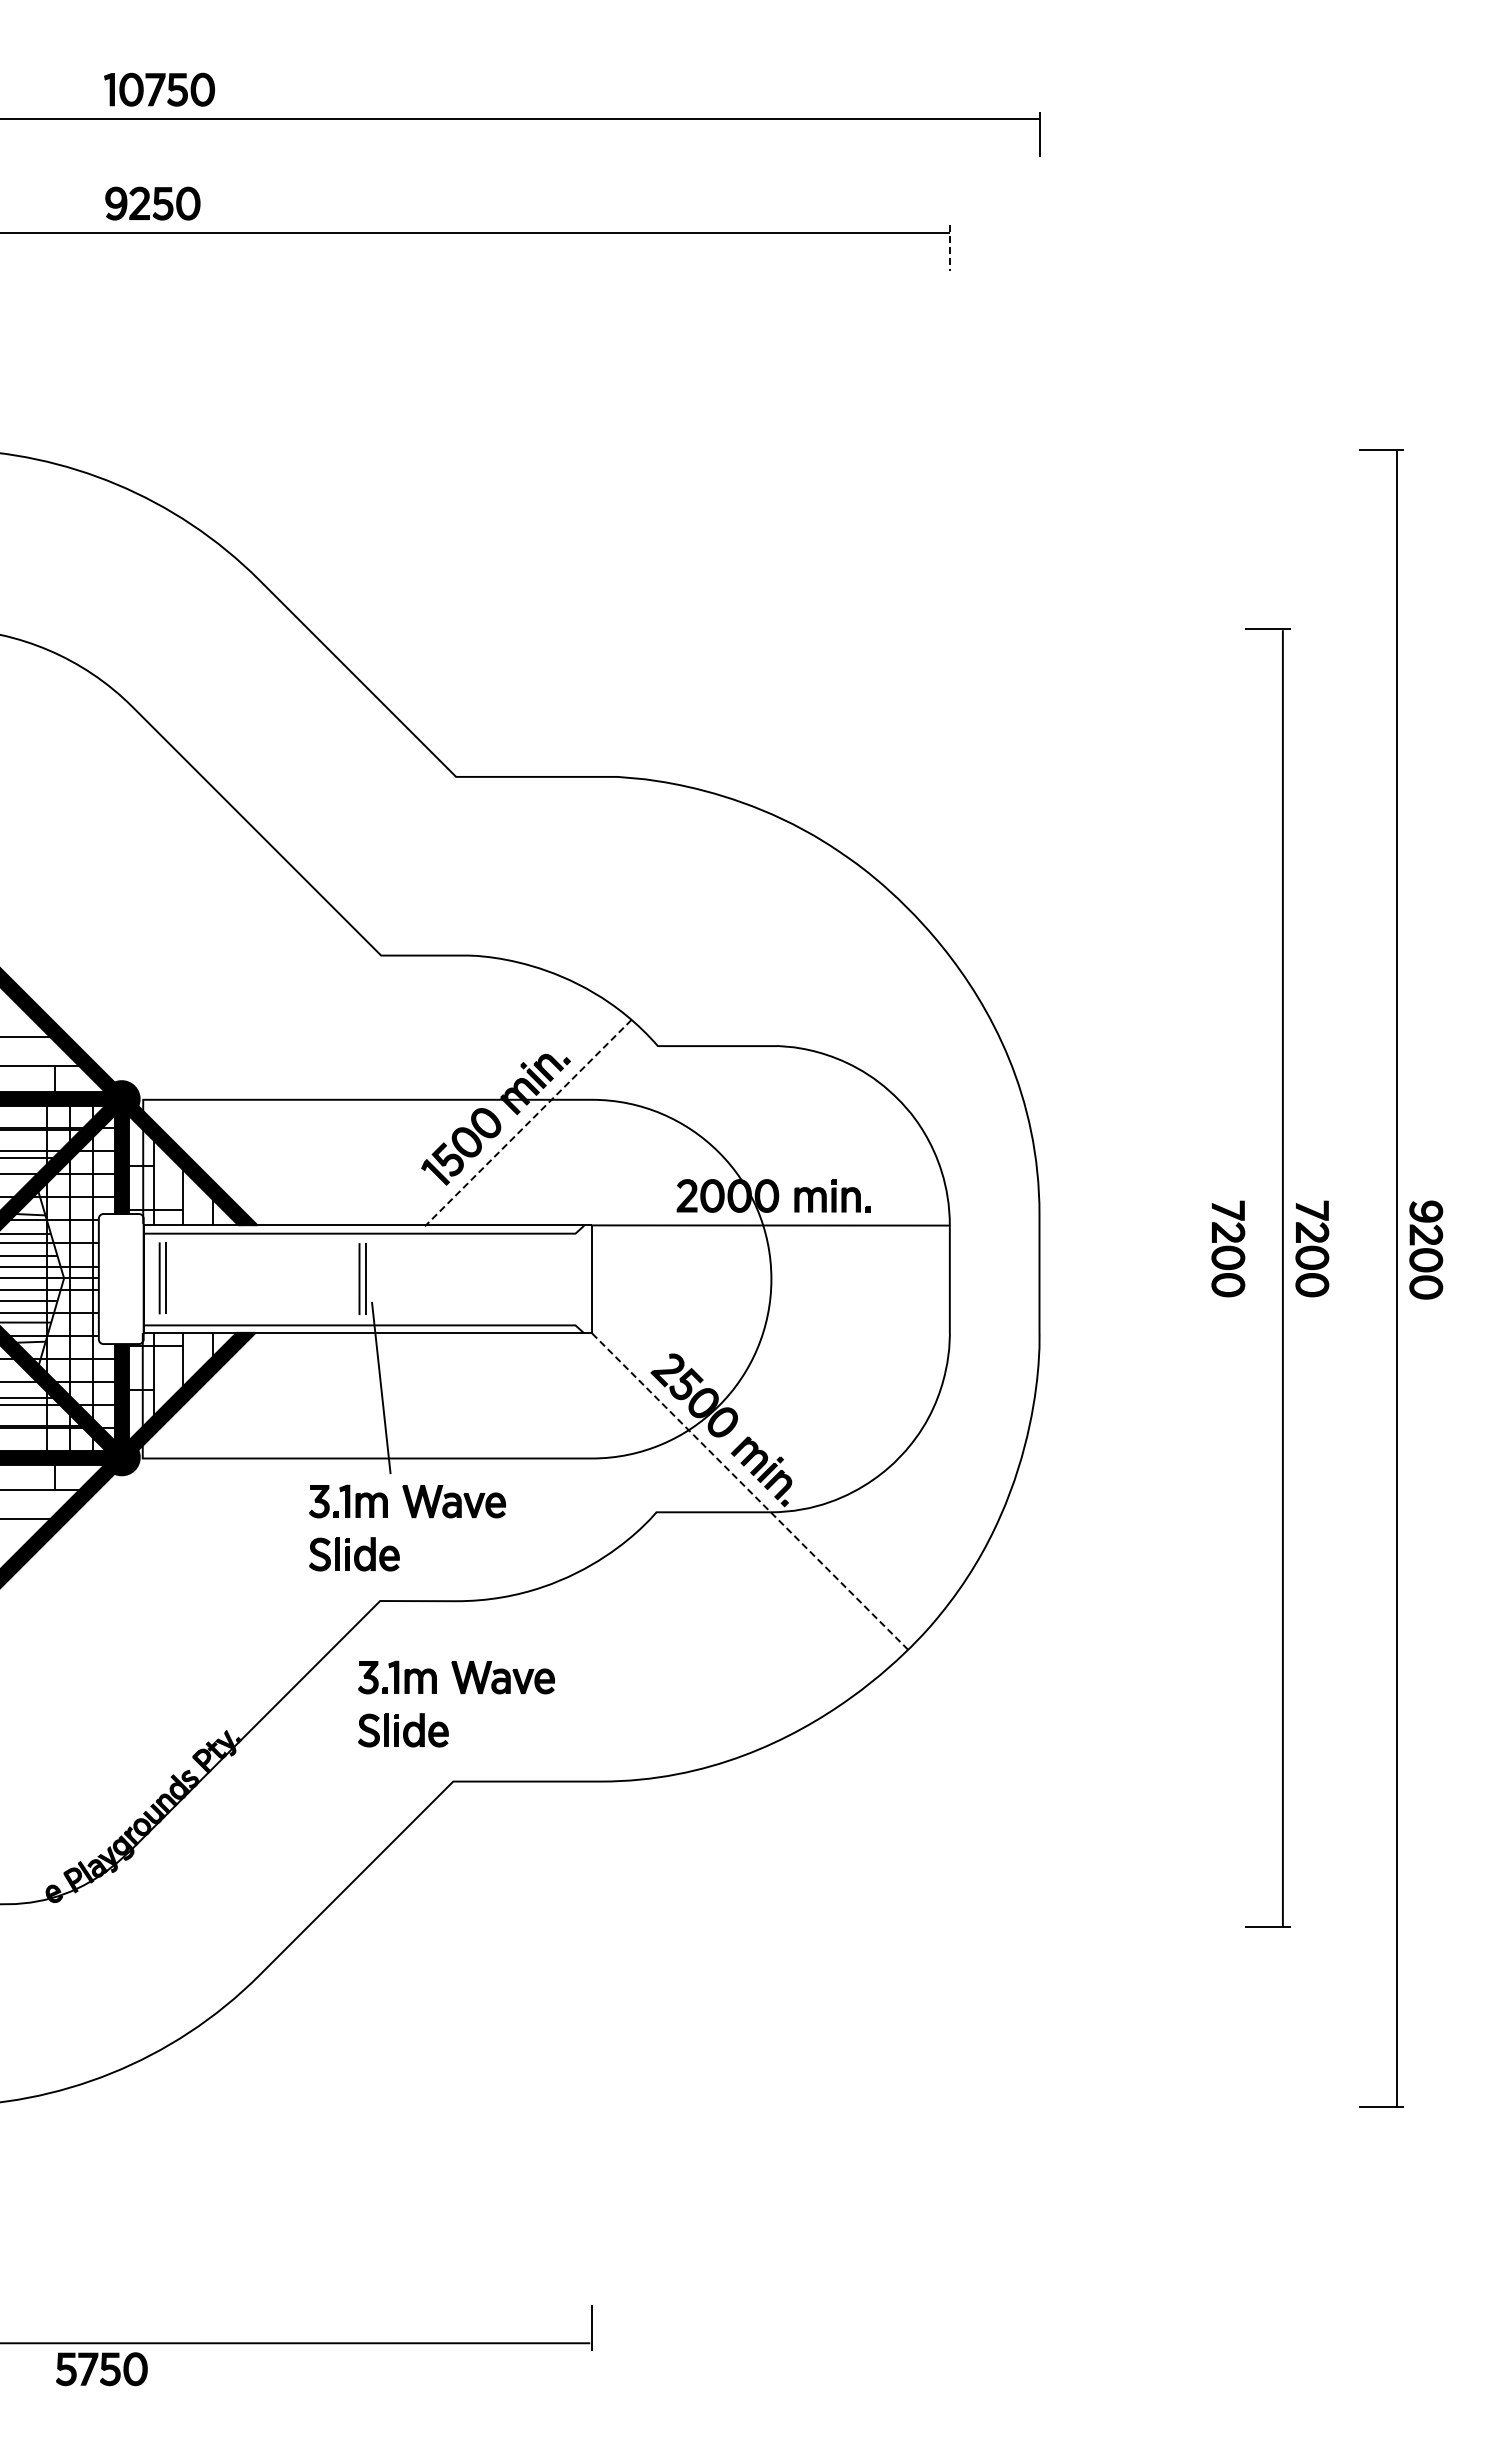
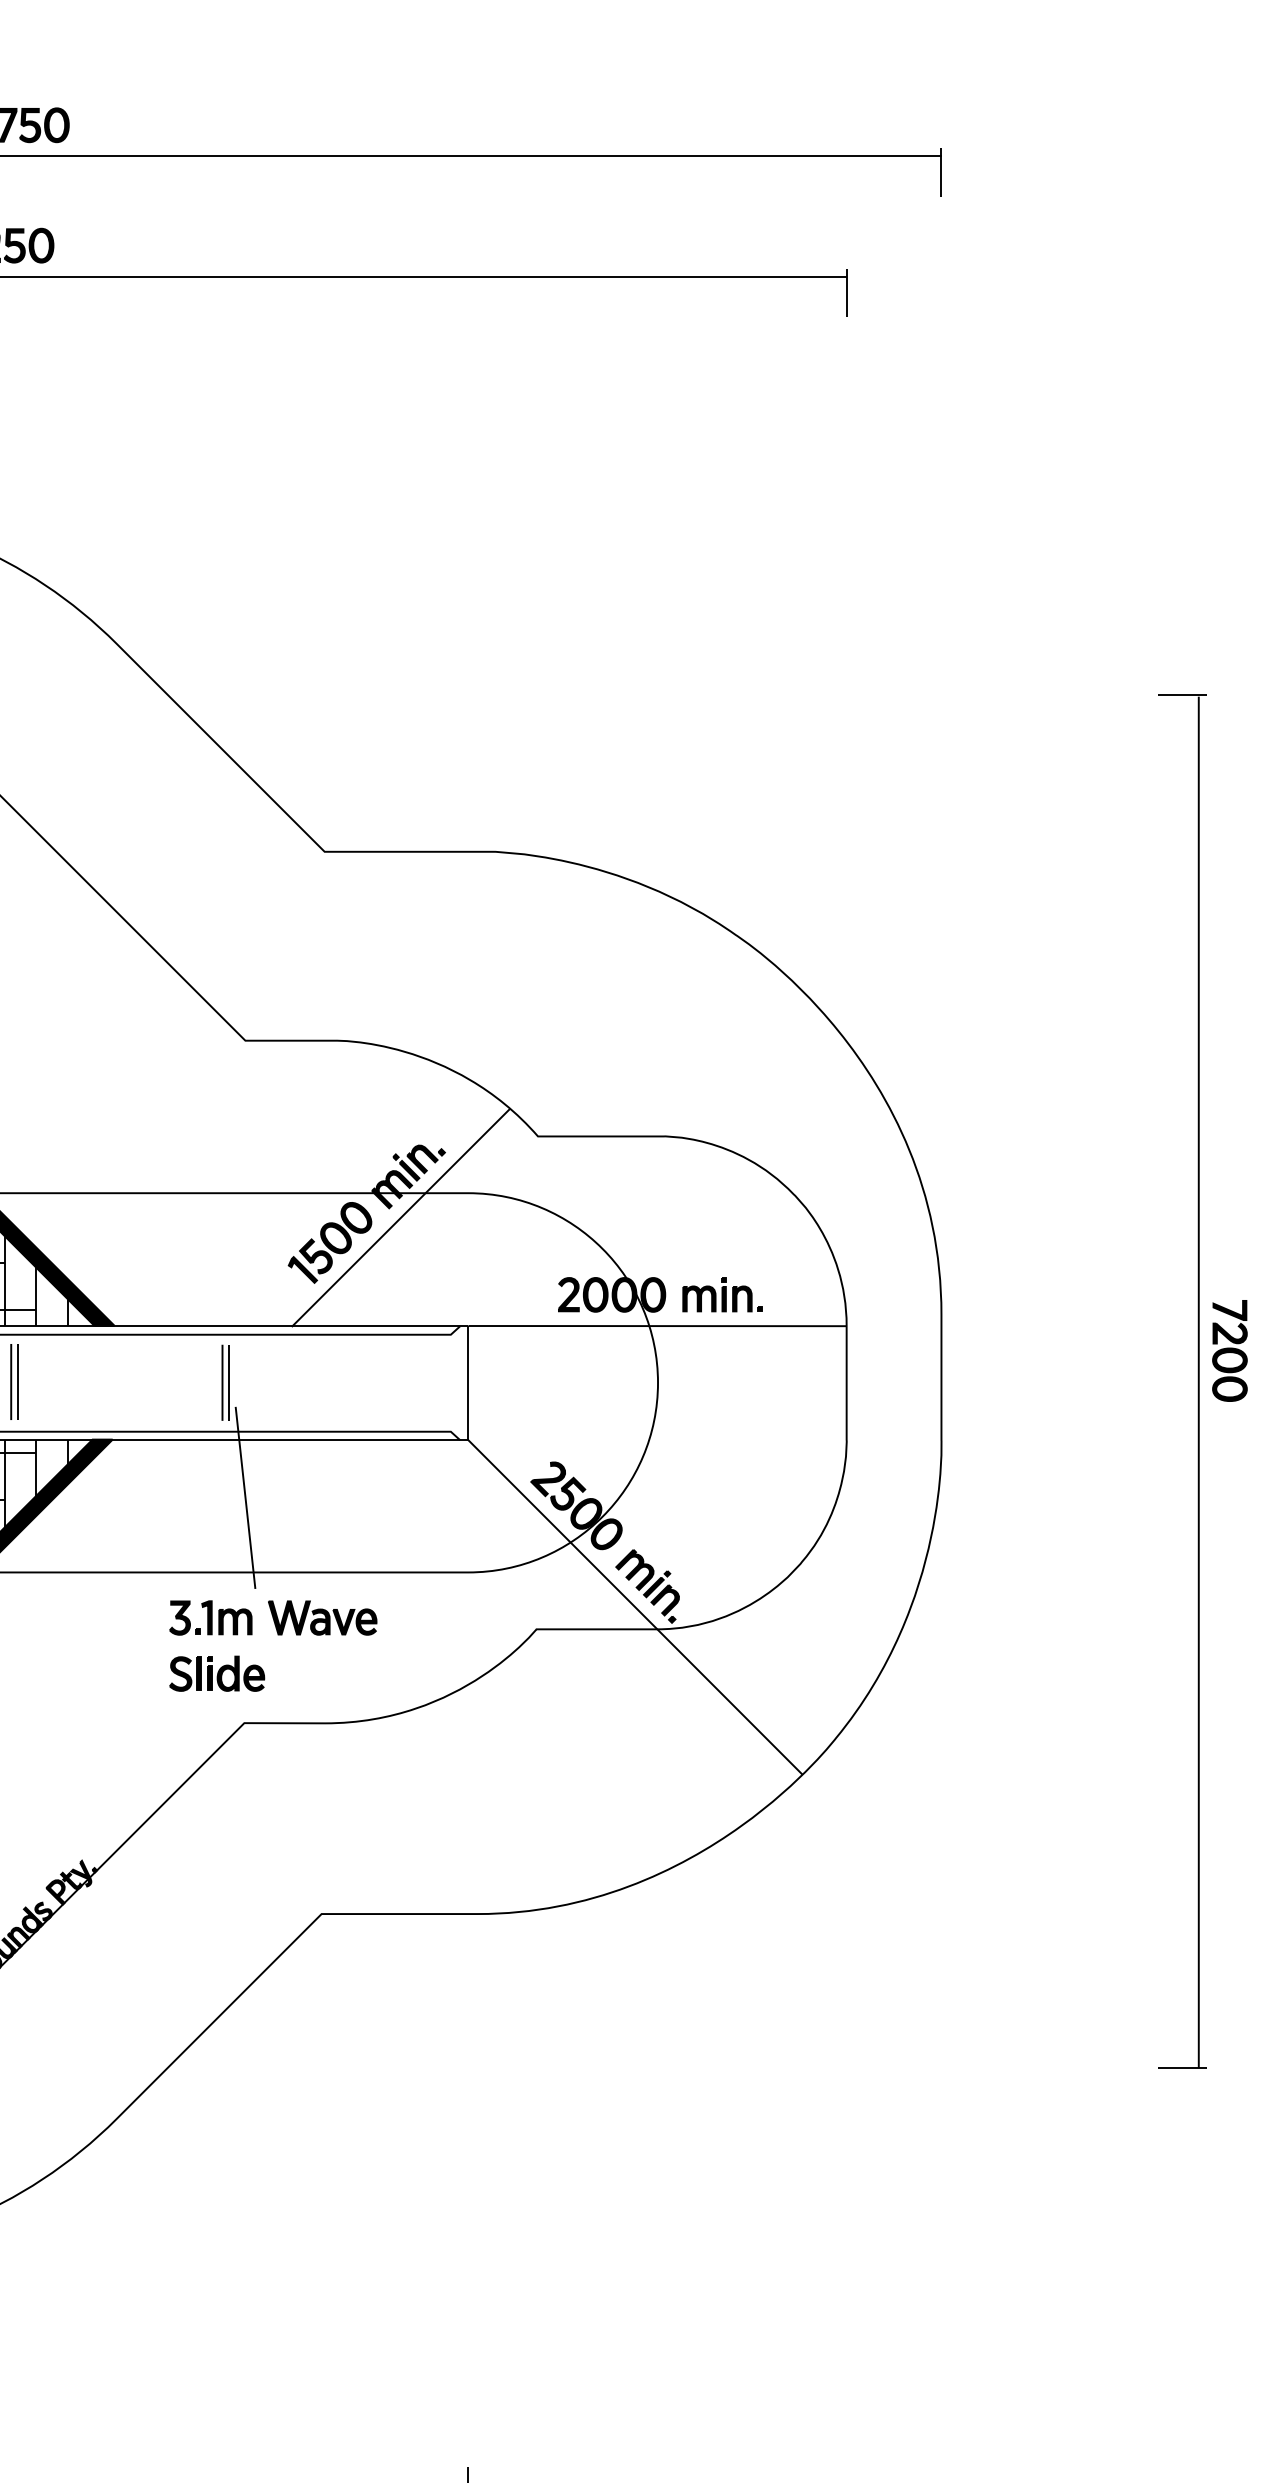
line: (949, 248) -> (846, 293), dashed -> solid
line: (527, 1123) -> (400, 1218), dashed -> solid
part: (1228, 1248) -> (1141, 1350), removed
line: (749, 1490) -> (634, 1606), dashed -> solid
part: (461, 1694) -> (330, 1821), removed

